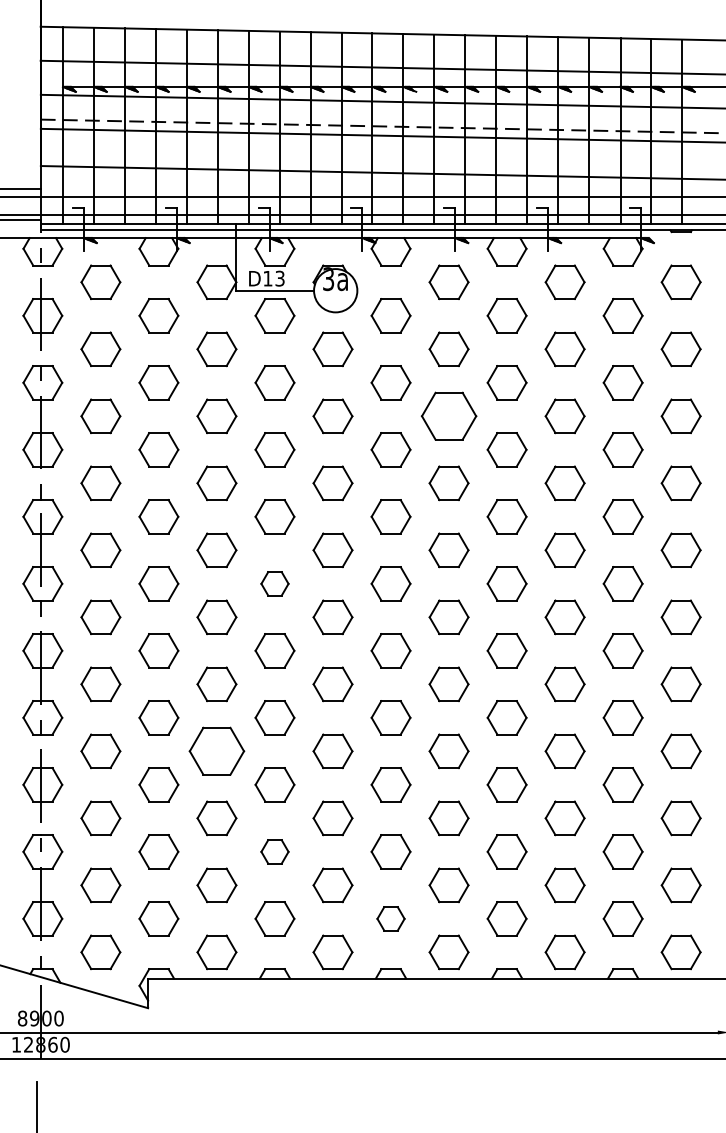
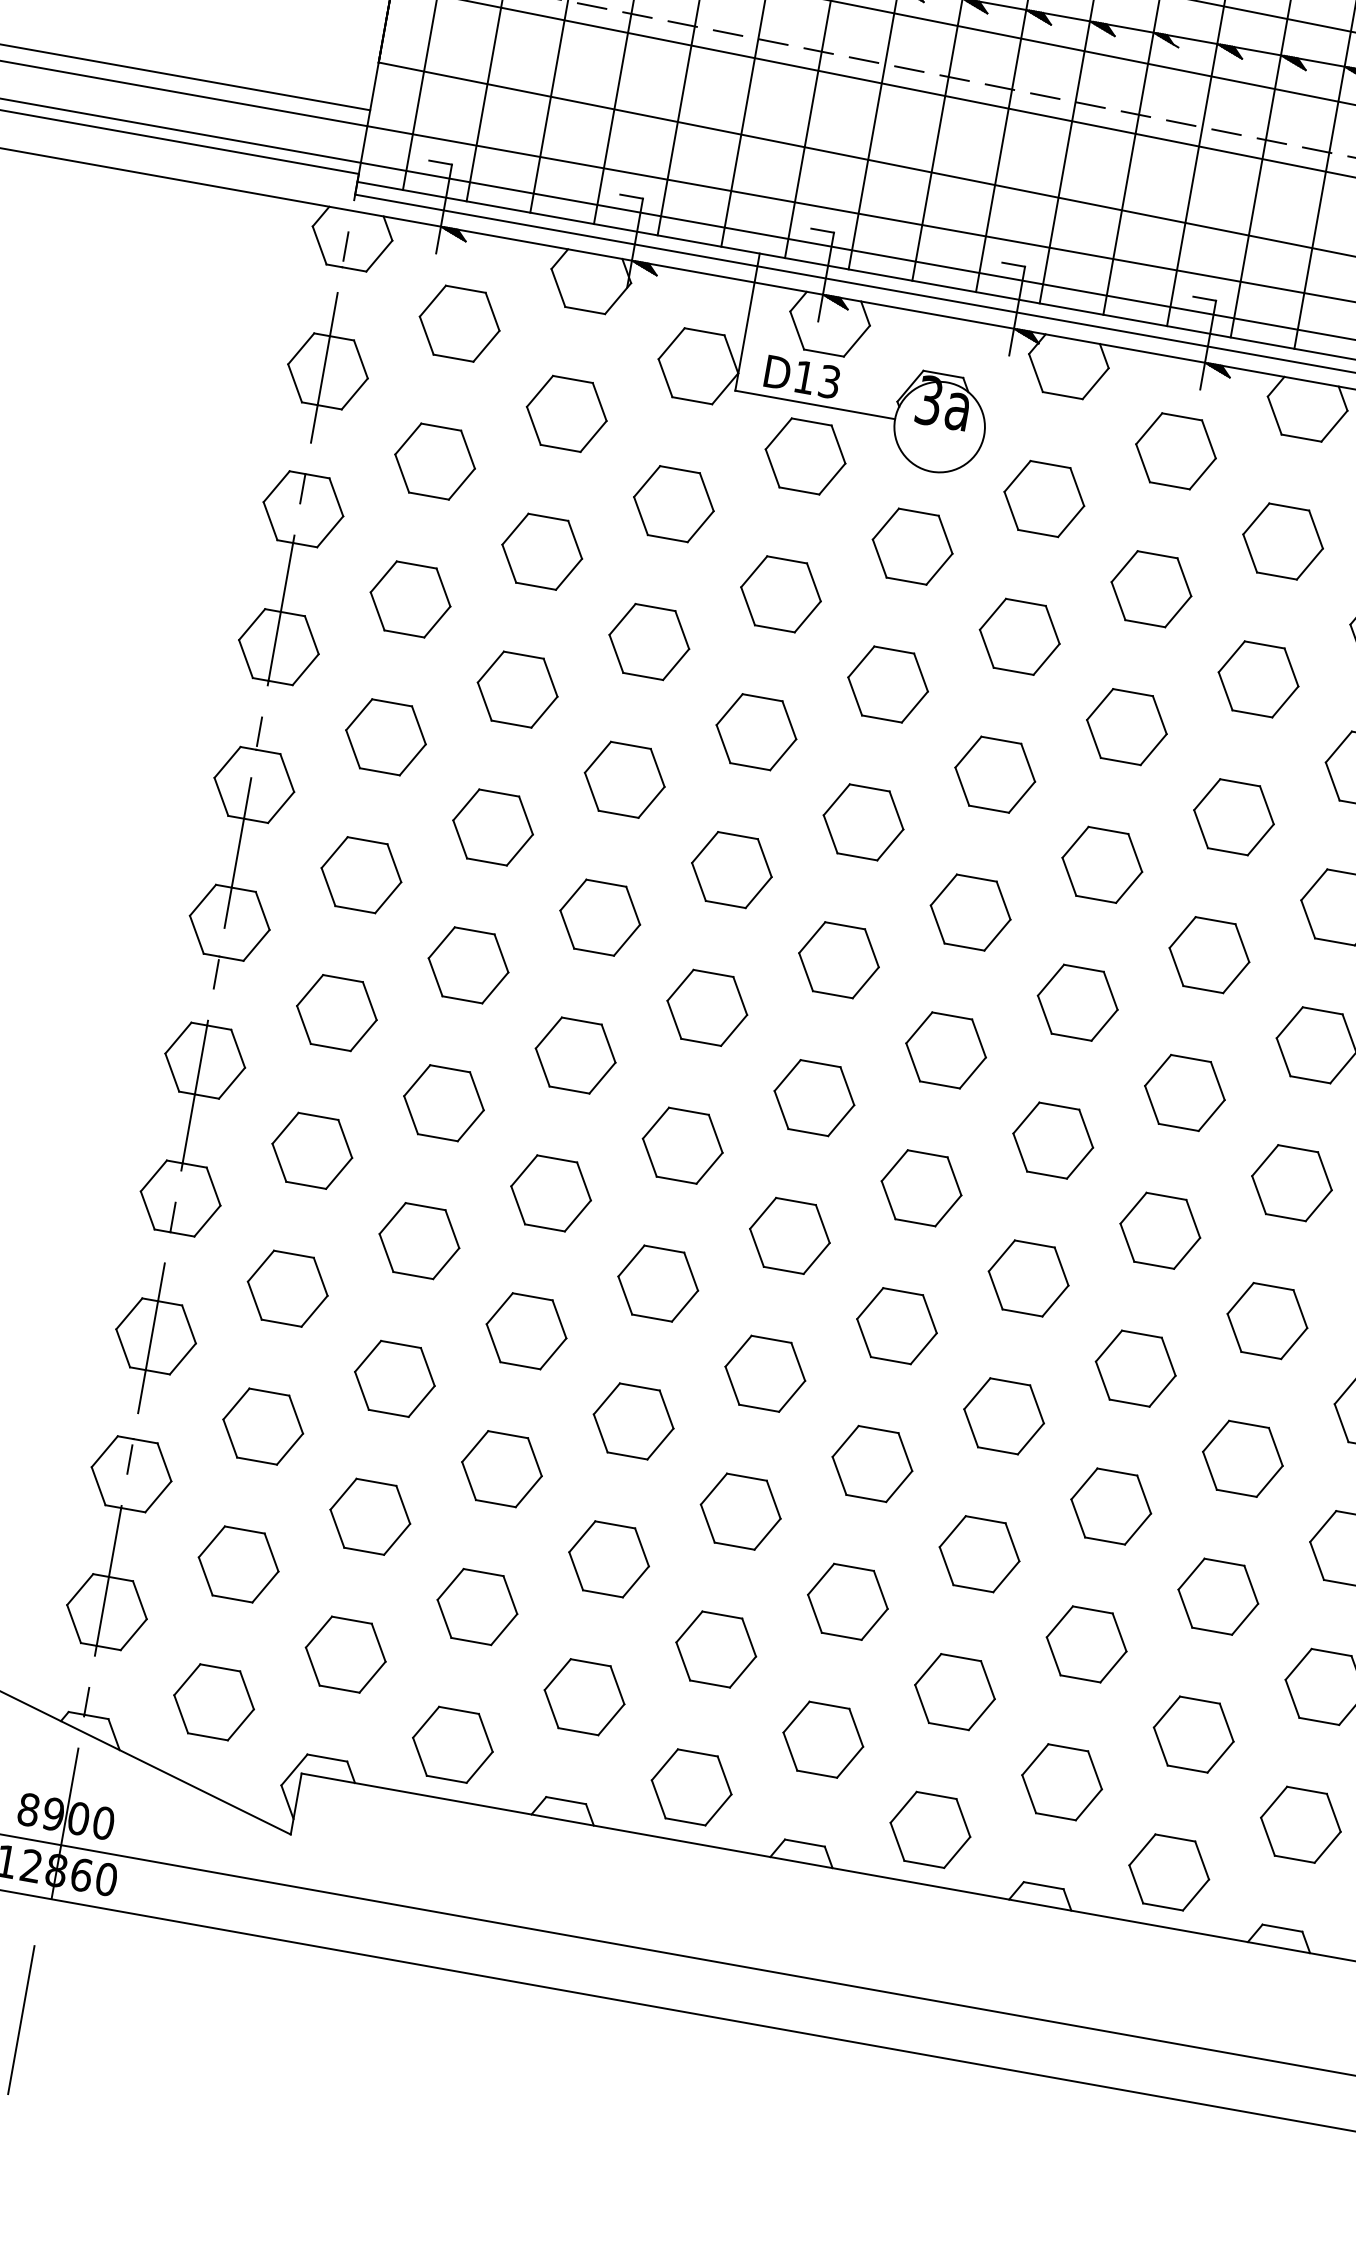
part: (448, 416) -> (1125, 727), size x0.71
part: (274, 583) -> (706, 1007), size x1.43
part: (216, 751) -> (525, 1331), size x0.71
part: (274, 851) -> (608, 1558), size x1.43
part: (390, 918) -> (822, 1738), size x1.43

